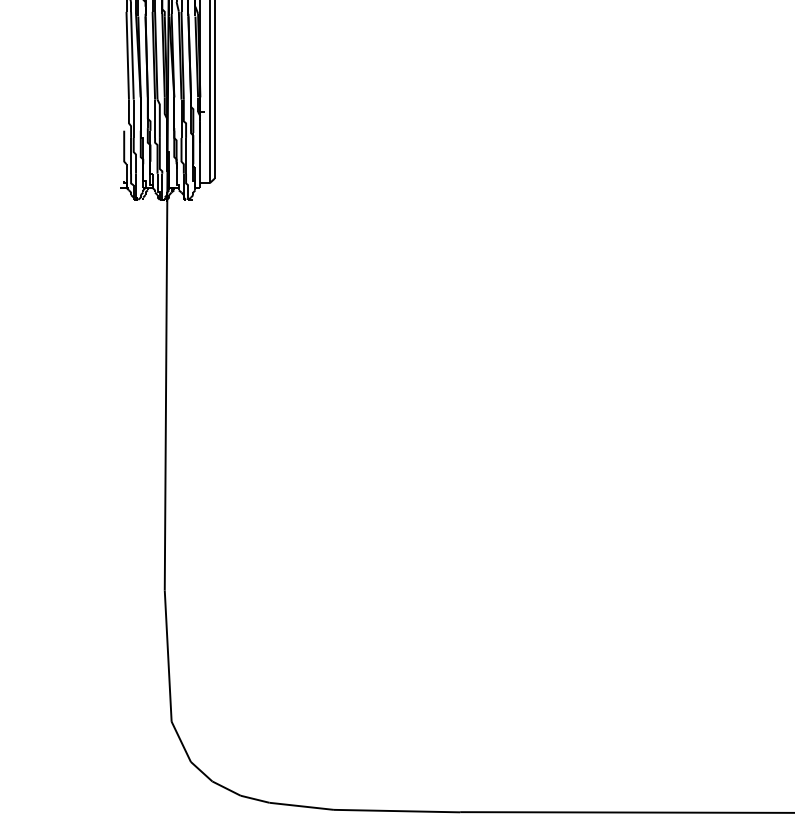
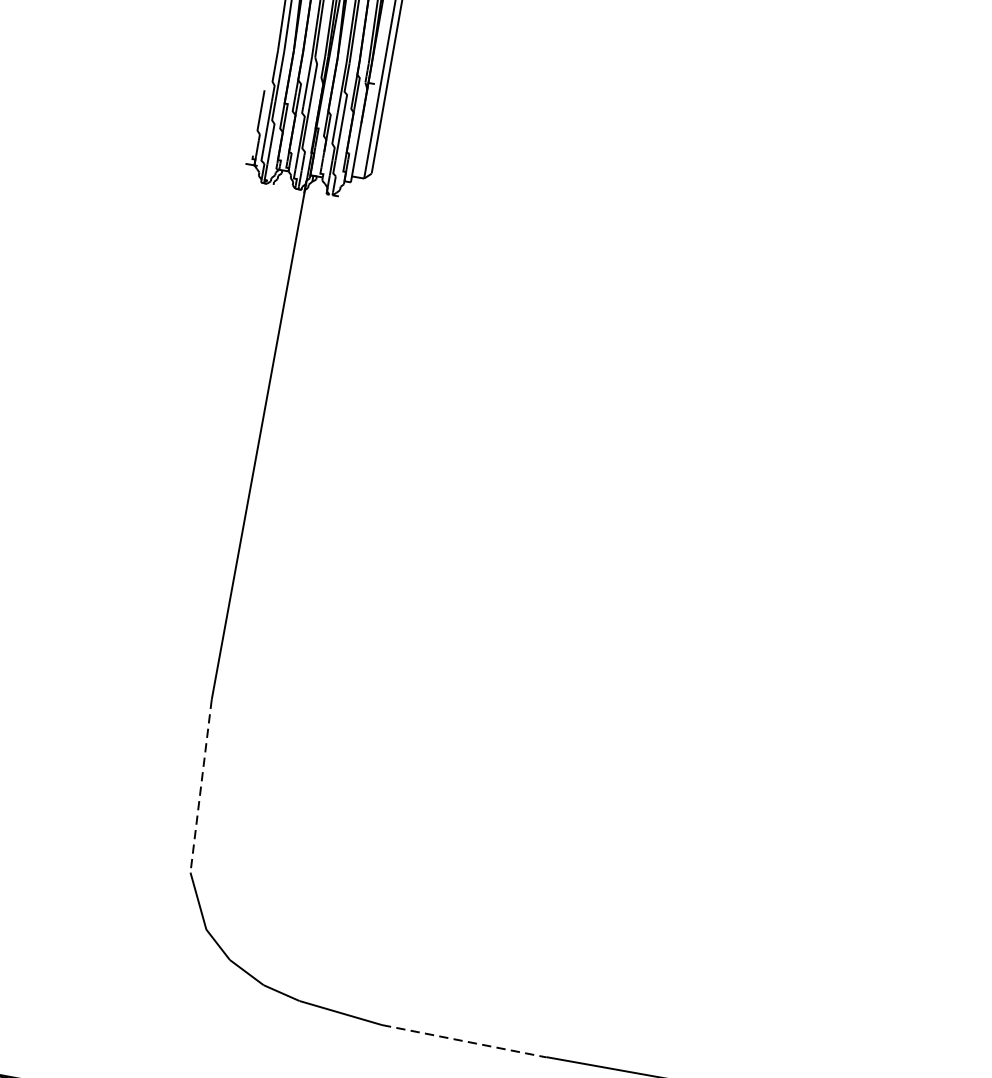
line: (168, 656) -> (201, 786), solid -> dashed
line: (397, 811) -> (464, 1041), solid -> dashed

